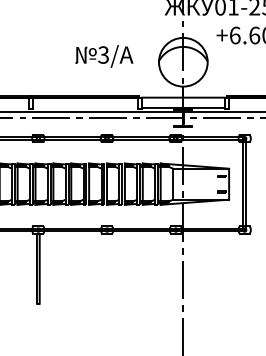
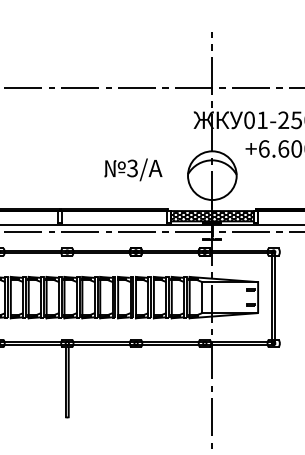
hatch: (183, 103) -> (212, 216), added

